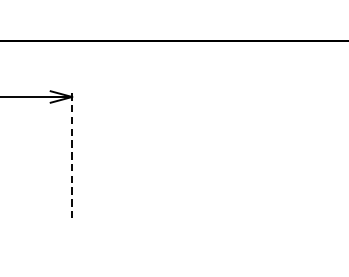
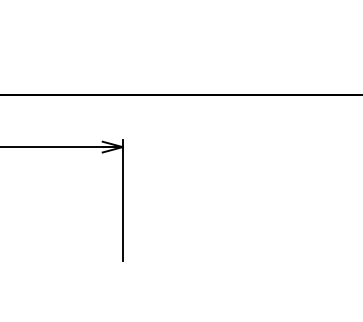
line: (71, 153) -> (122, 199), dashed -> solid

